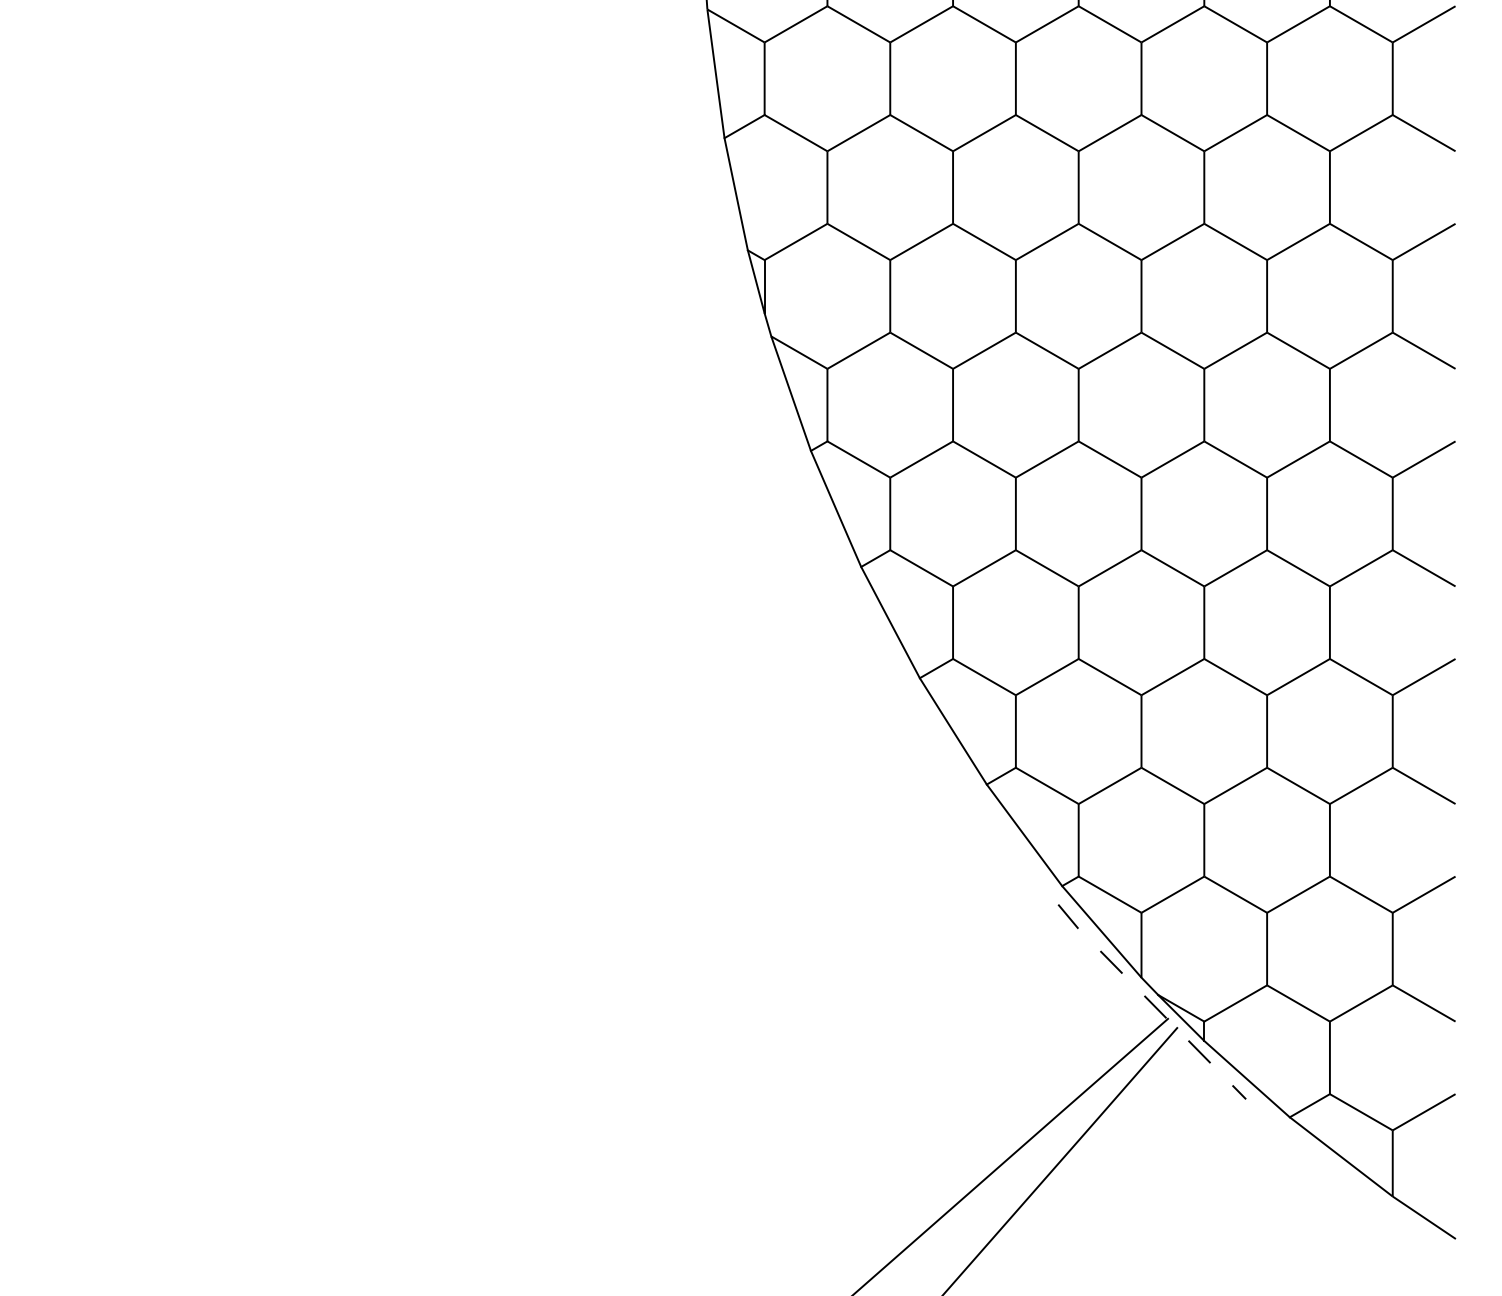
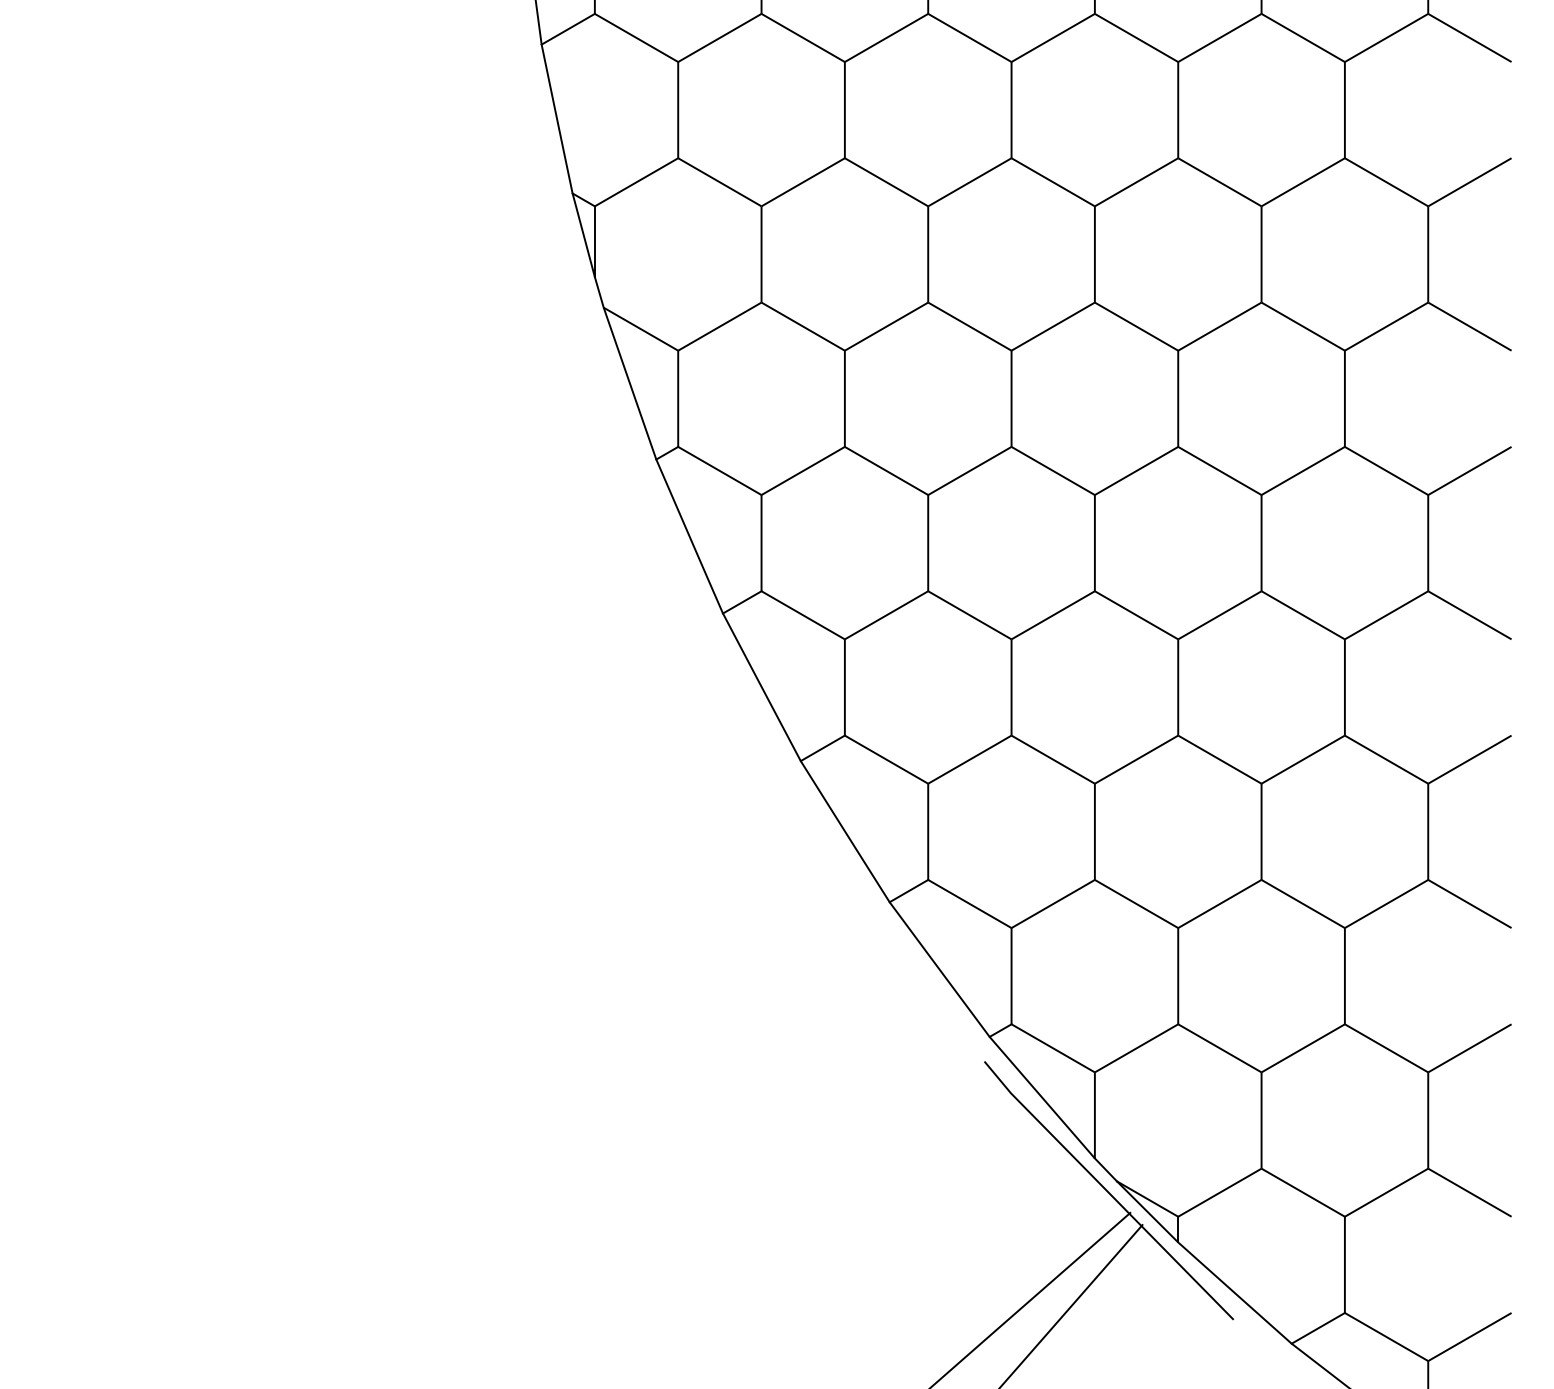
line: (1151, 1002) -> (1108, 1191), dashed -> solid

